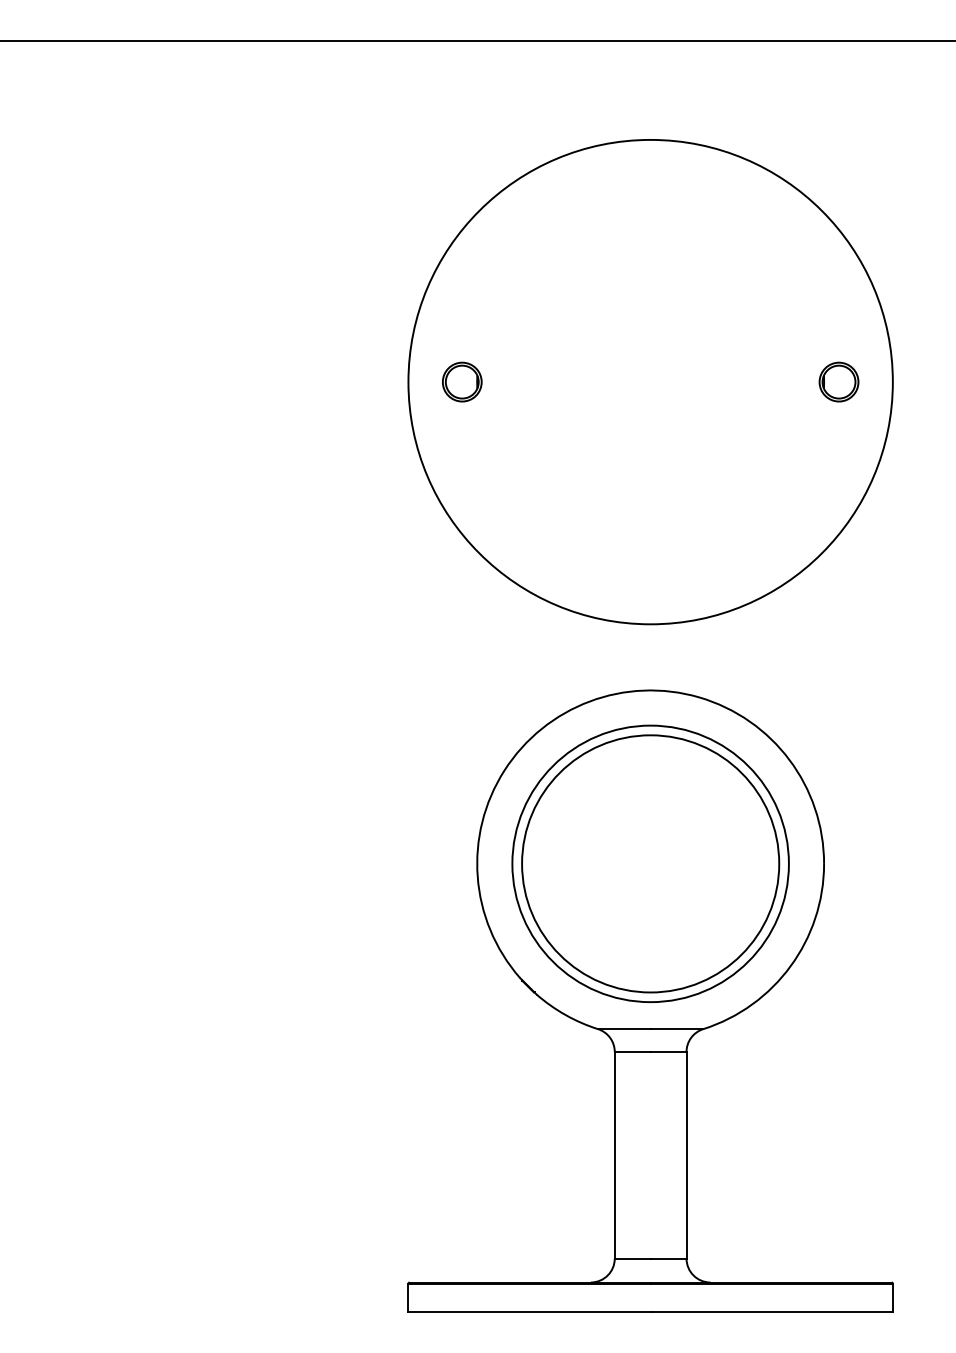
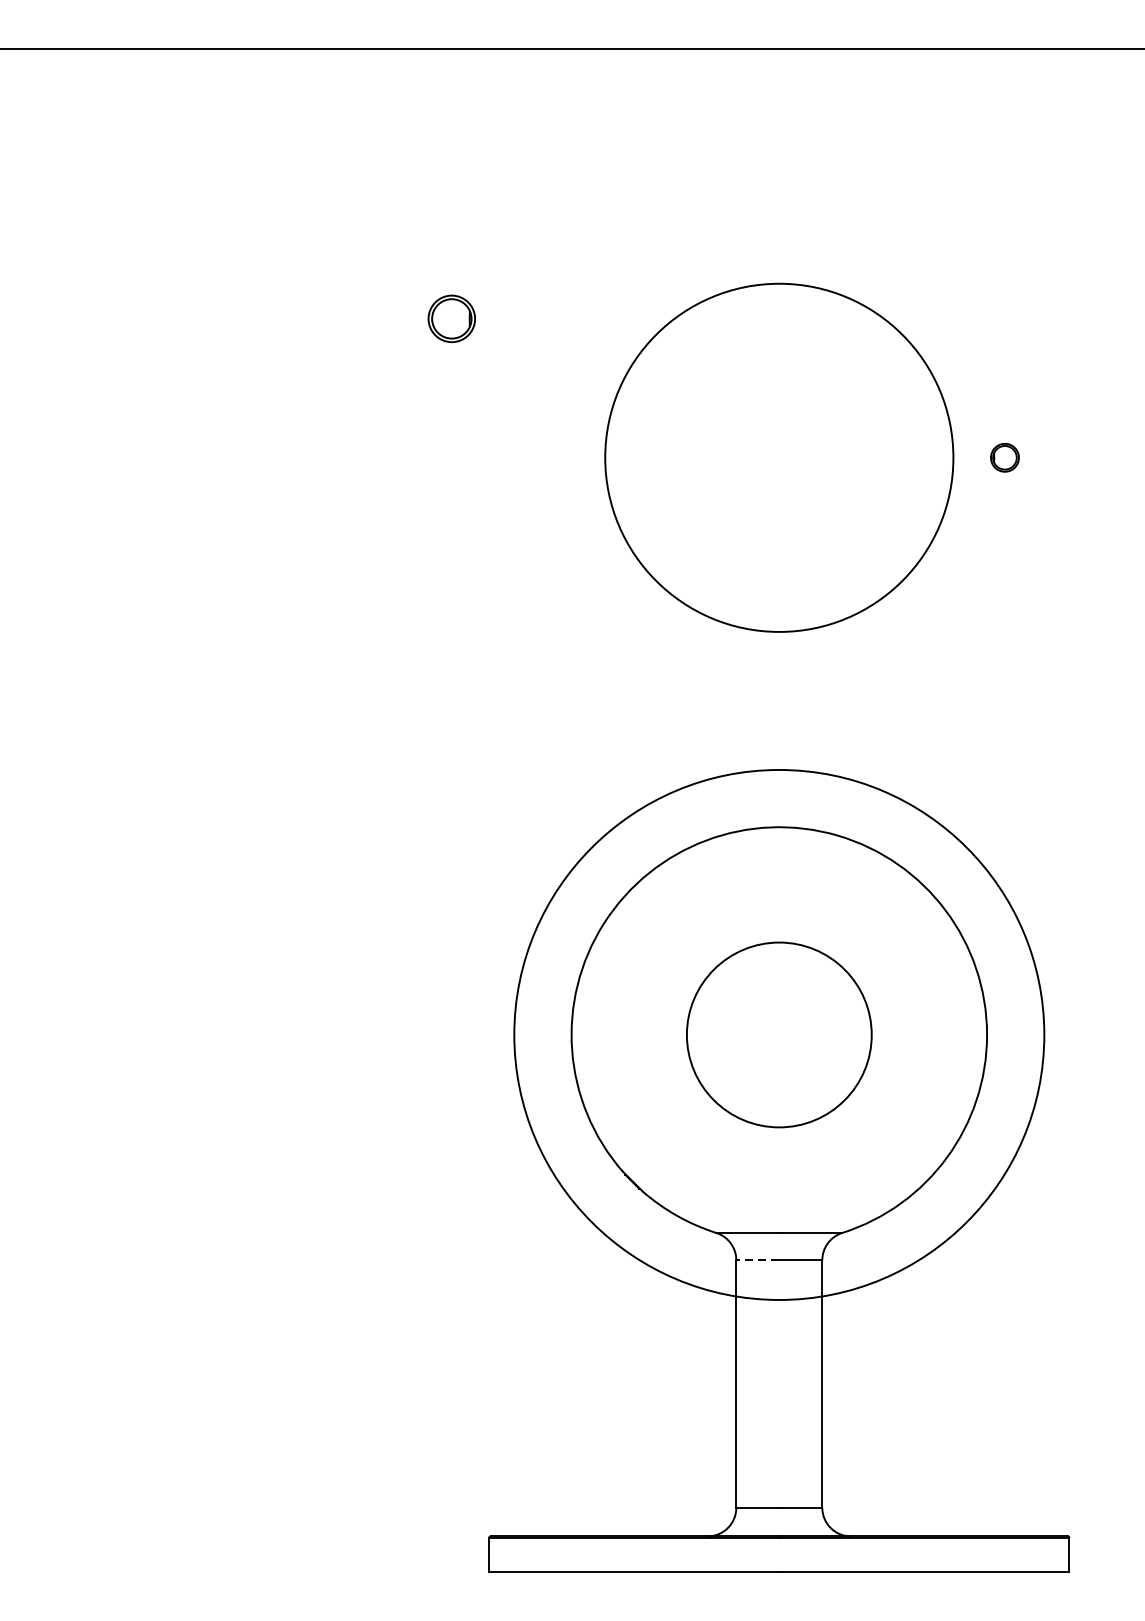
part: (462, 381) -> (452, 318), moved
circle: (650, 381) -> (779, 457), size x0.6
part: (838, 381) -> (1004, 457), size x0.6
circle: (650, 863) -> (779, 1034), size x0.6
circle: (650, 863) -> (779, 1034), size x1.6
line: (632, 1051) -> (757, 1259), solid -> dashed

